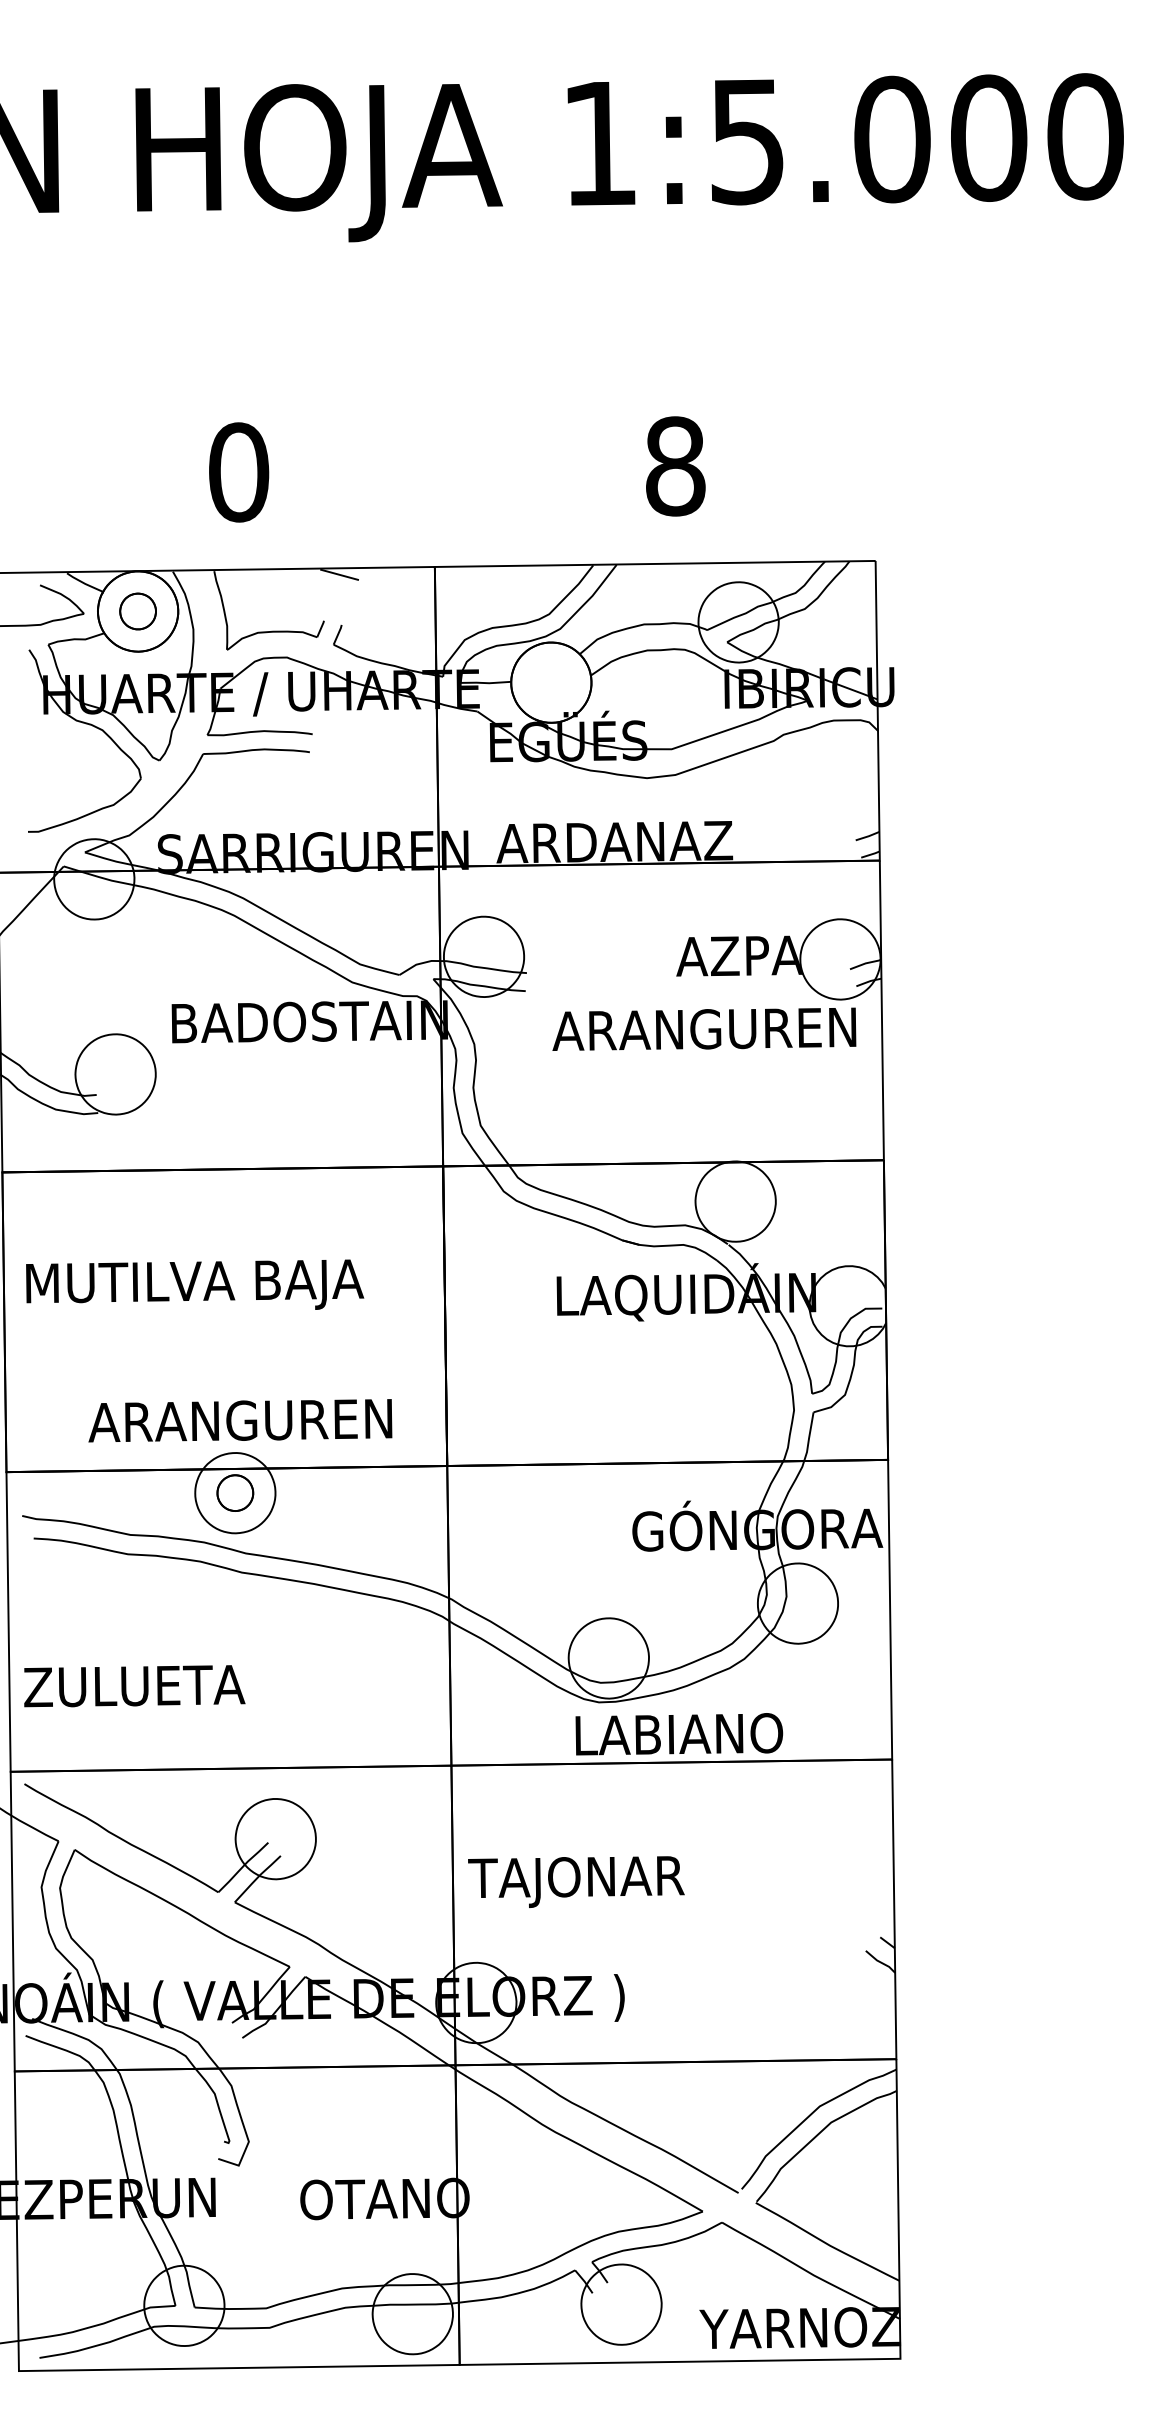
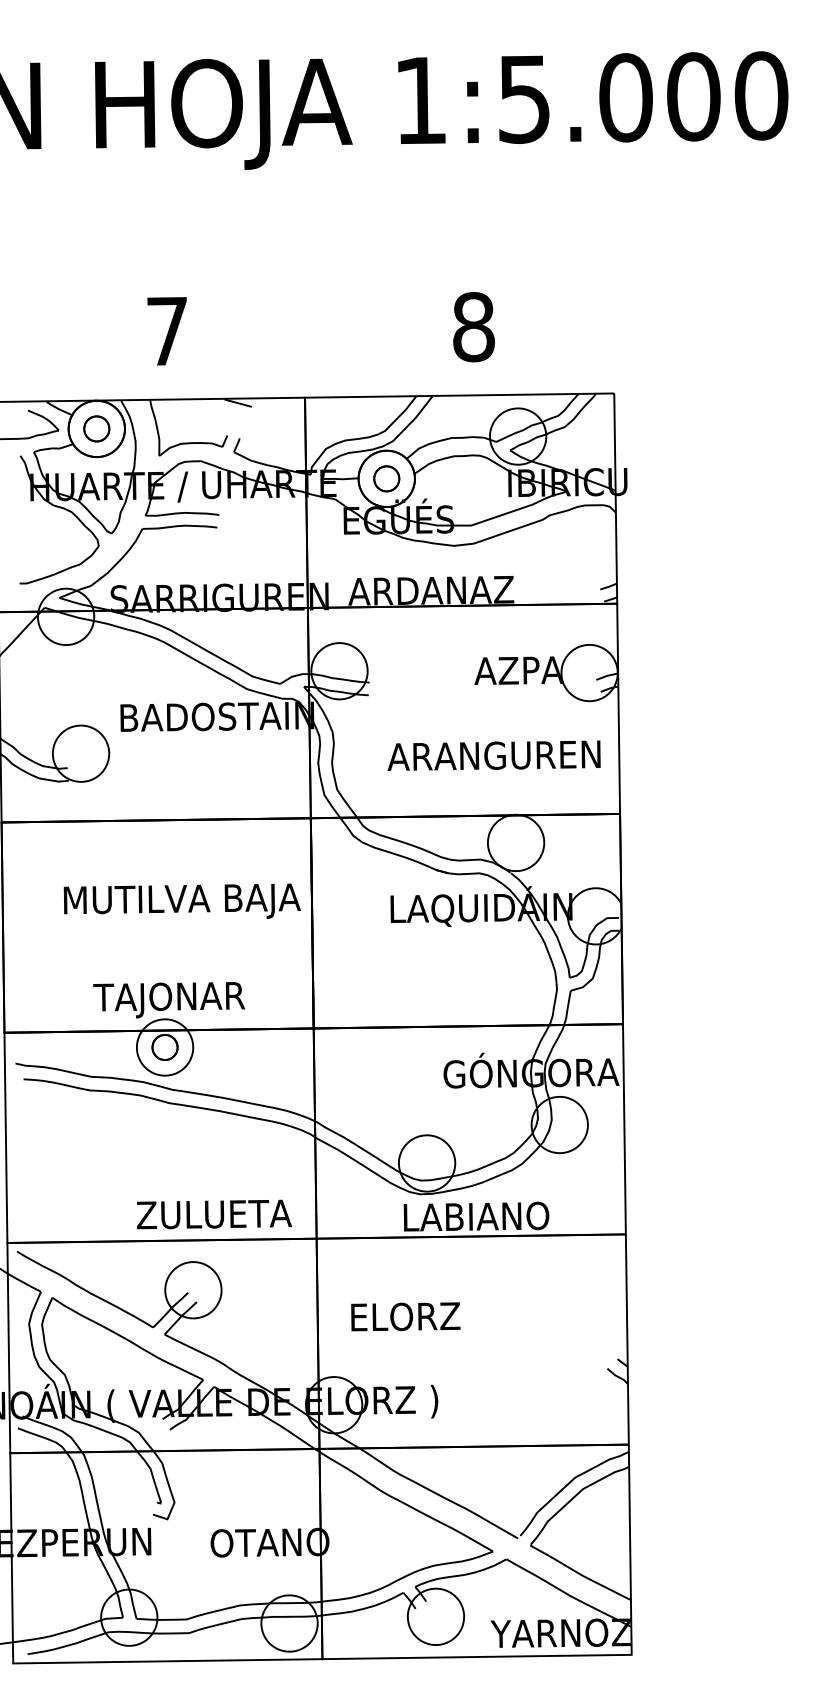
text: (239, 472) -> (167, 331), 0 -> 7
part: (551, 682) -> (386, 478), added
text: (704, 1028) -> (494, 755), moved
text: (195, 1284) -> (182, 901), moved
text: (240, 1425) -> (168, 1000), ARANGUREN -> TAJONAR
text: (134, 1686) -> (214, 1214), moved
text: (576, 1882) -> (404, 1320), TAJONAR -> ELORZ

